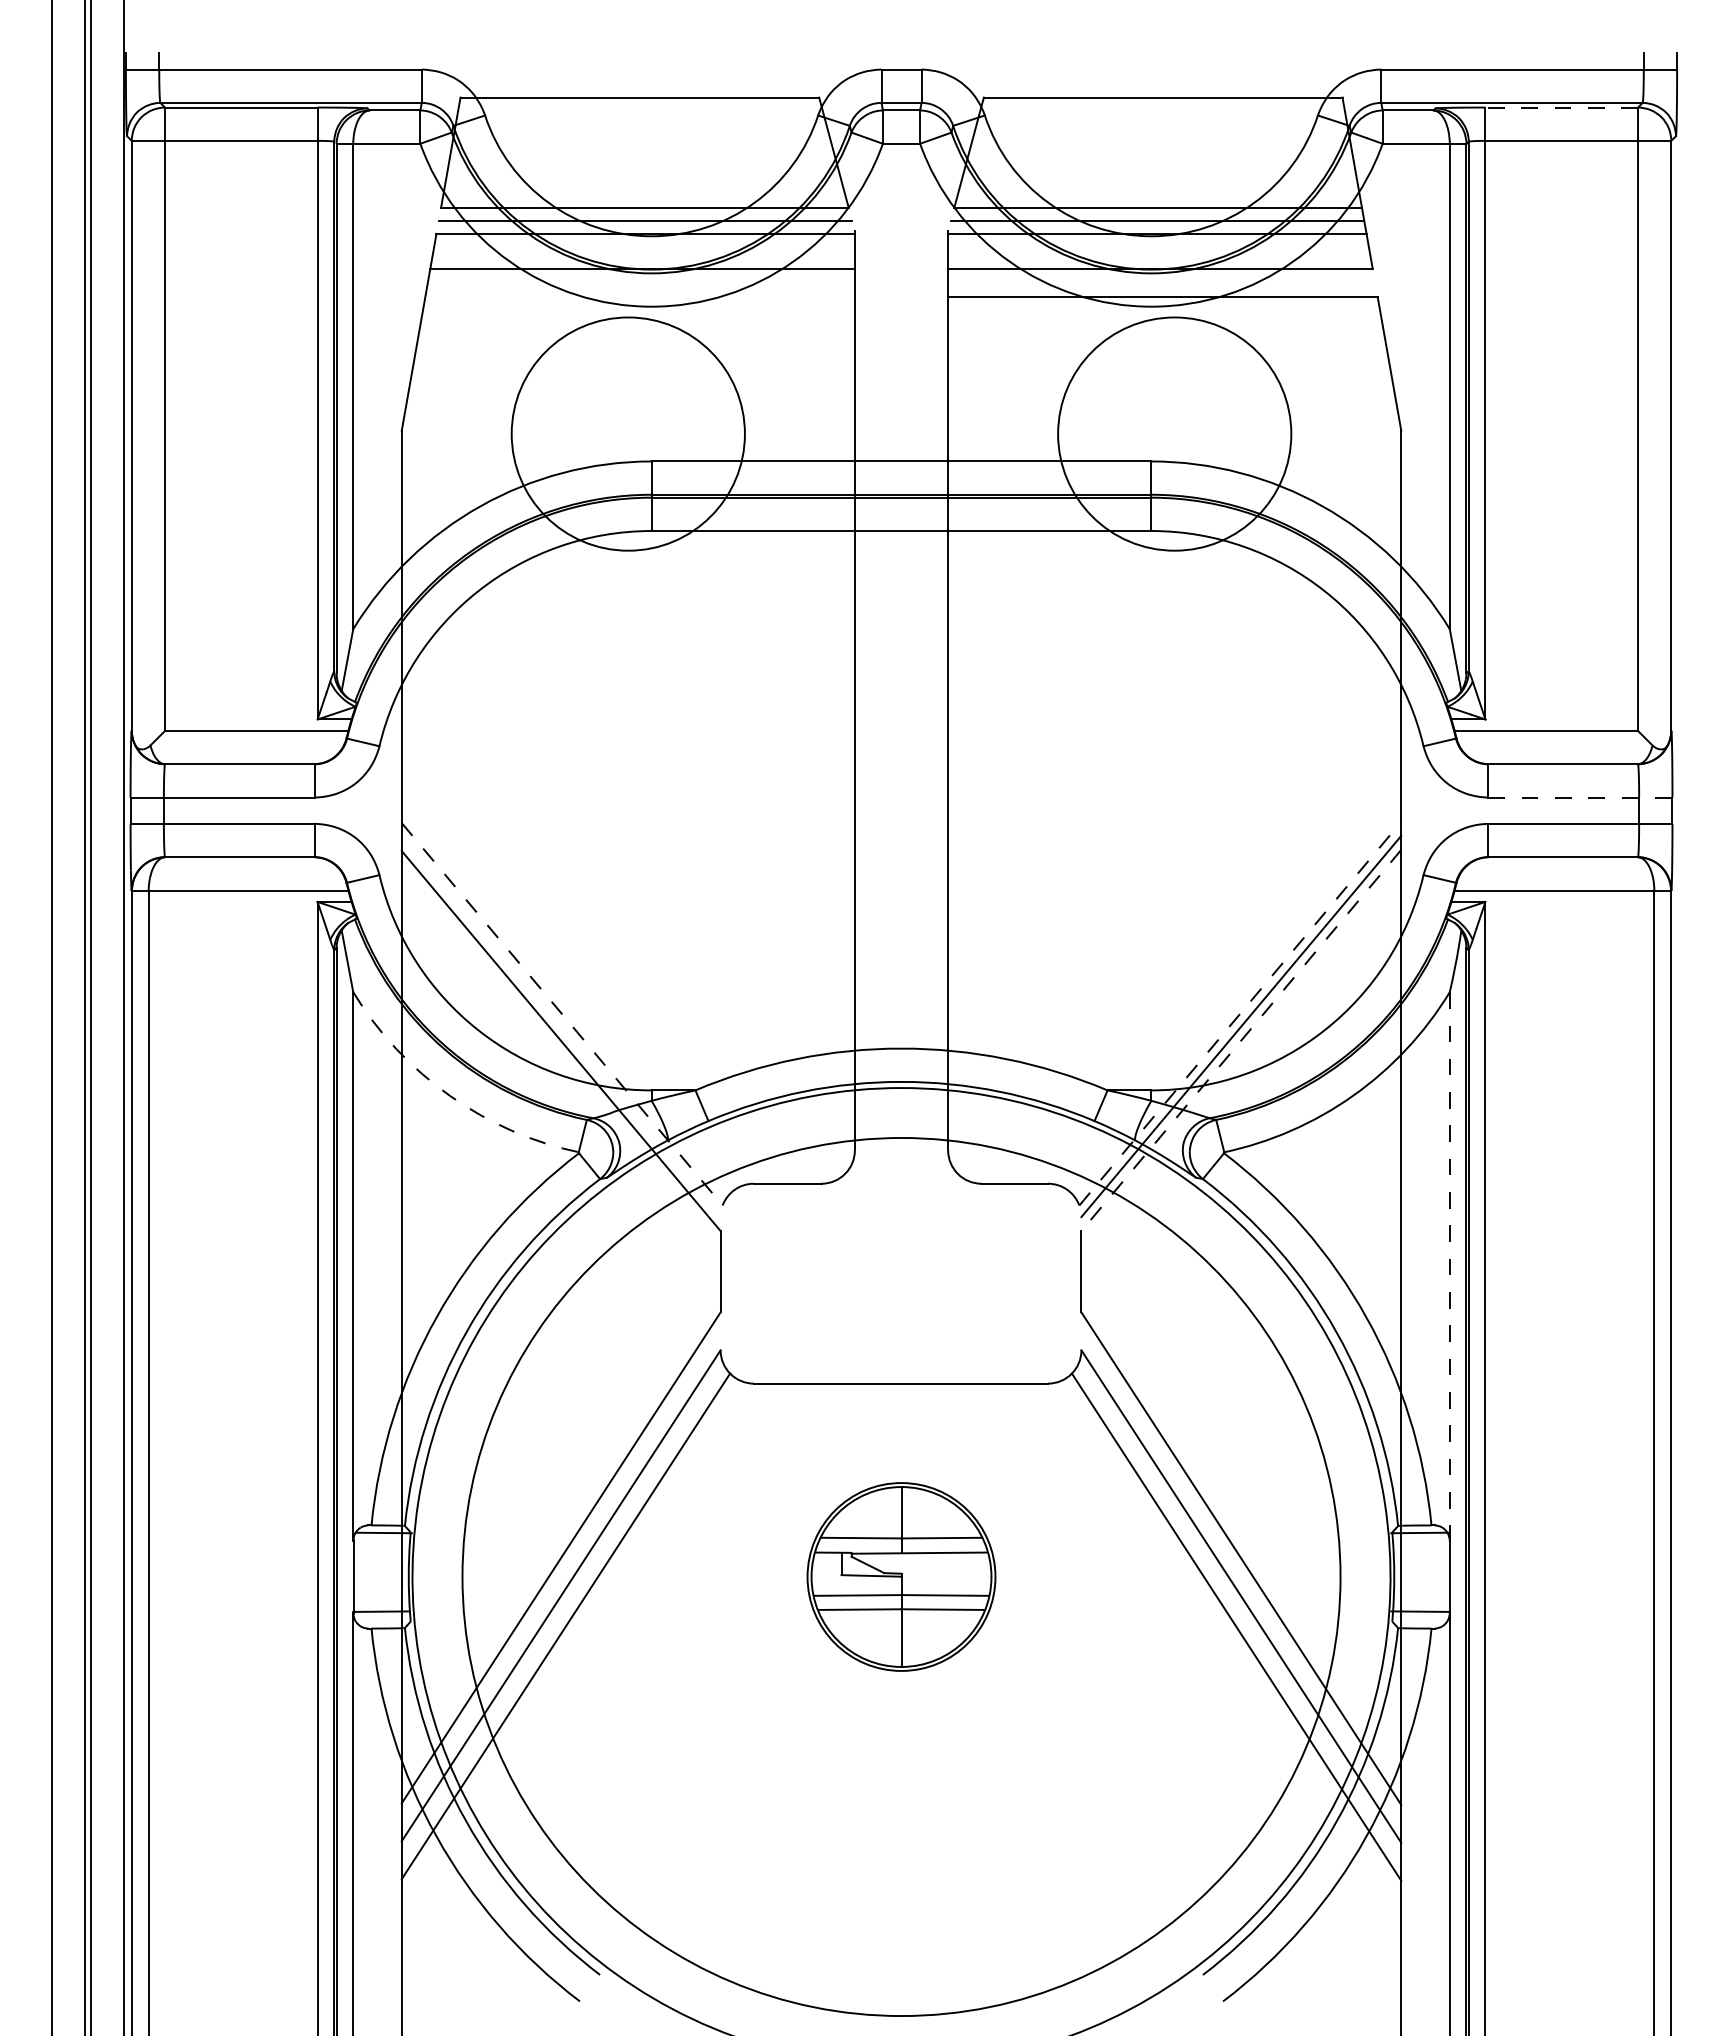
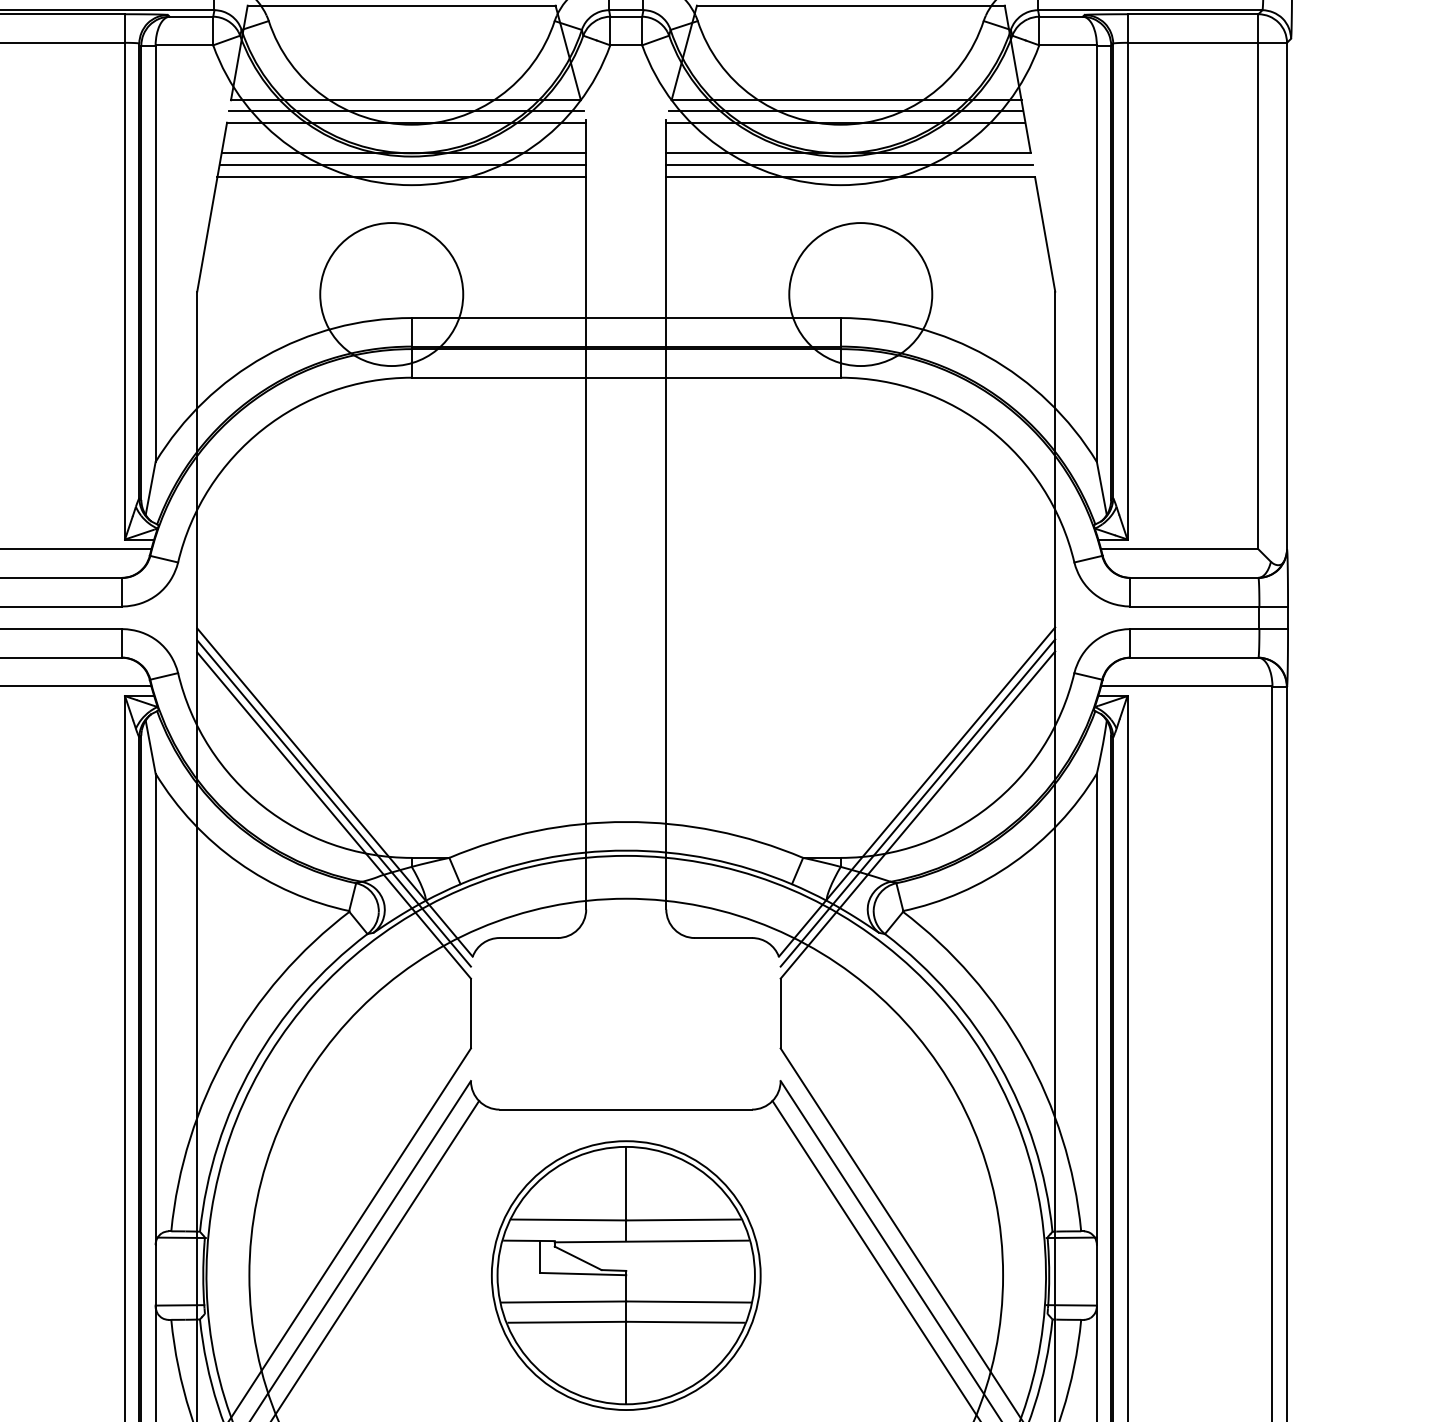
line: (1561, 107) -> (1192, 14), dashed -> solid
line: (640, 283) -> (402, 165), added
line: (1161, 283) -> (849, 165), added
line: (639, 297) -> (401, 177), added
circle: (628, 433) -> (391, 294), size x0.71
circle: (1174, 433) -> (860, 294), size x0.71
line: (1580, 797) -> (1209, 606), dashed -> solid
line: (1240, 1013) -> (917, 791), dashed -> solid
line: (562, 1014) -> (335, 792), dashed -> solid
line: (560, 1027) -> (333, 803), added
line: (1241, 1040) -> (918, 815), dashed -> solid
arc: (450, 1095) -> (239, 862), dashed -> solid
line: (1449, 1266) -> (1096, 1009), dashed -> solid
part: (901, 1576) -> (626, 1275), size x1.67

